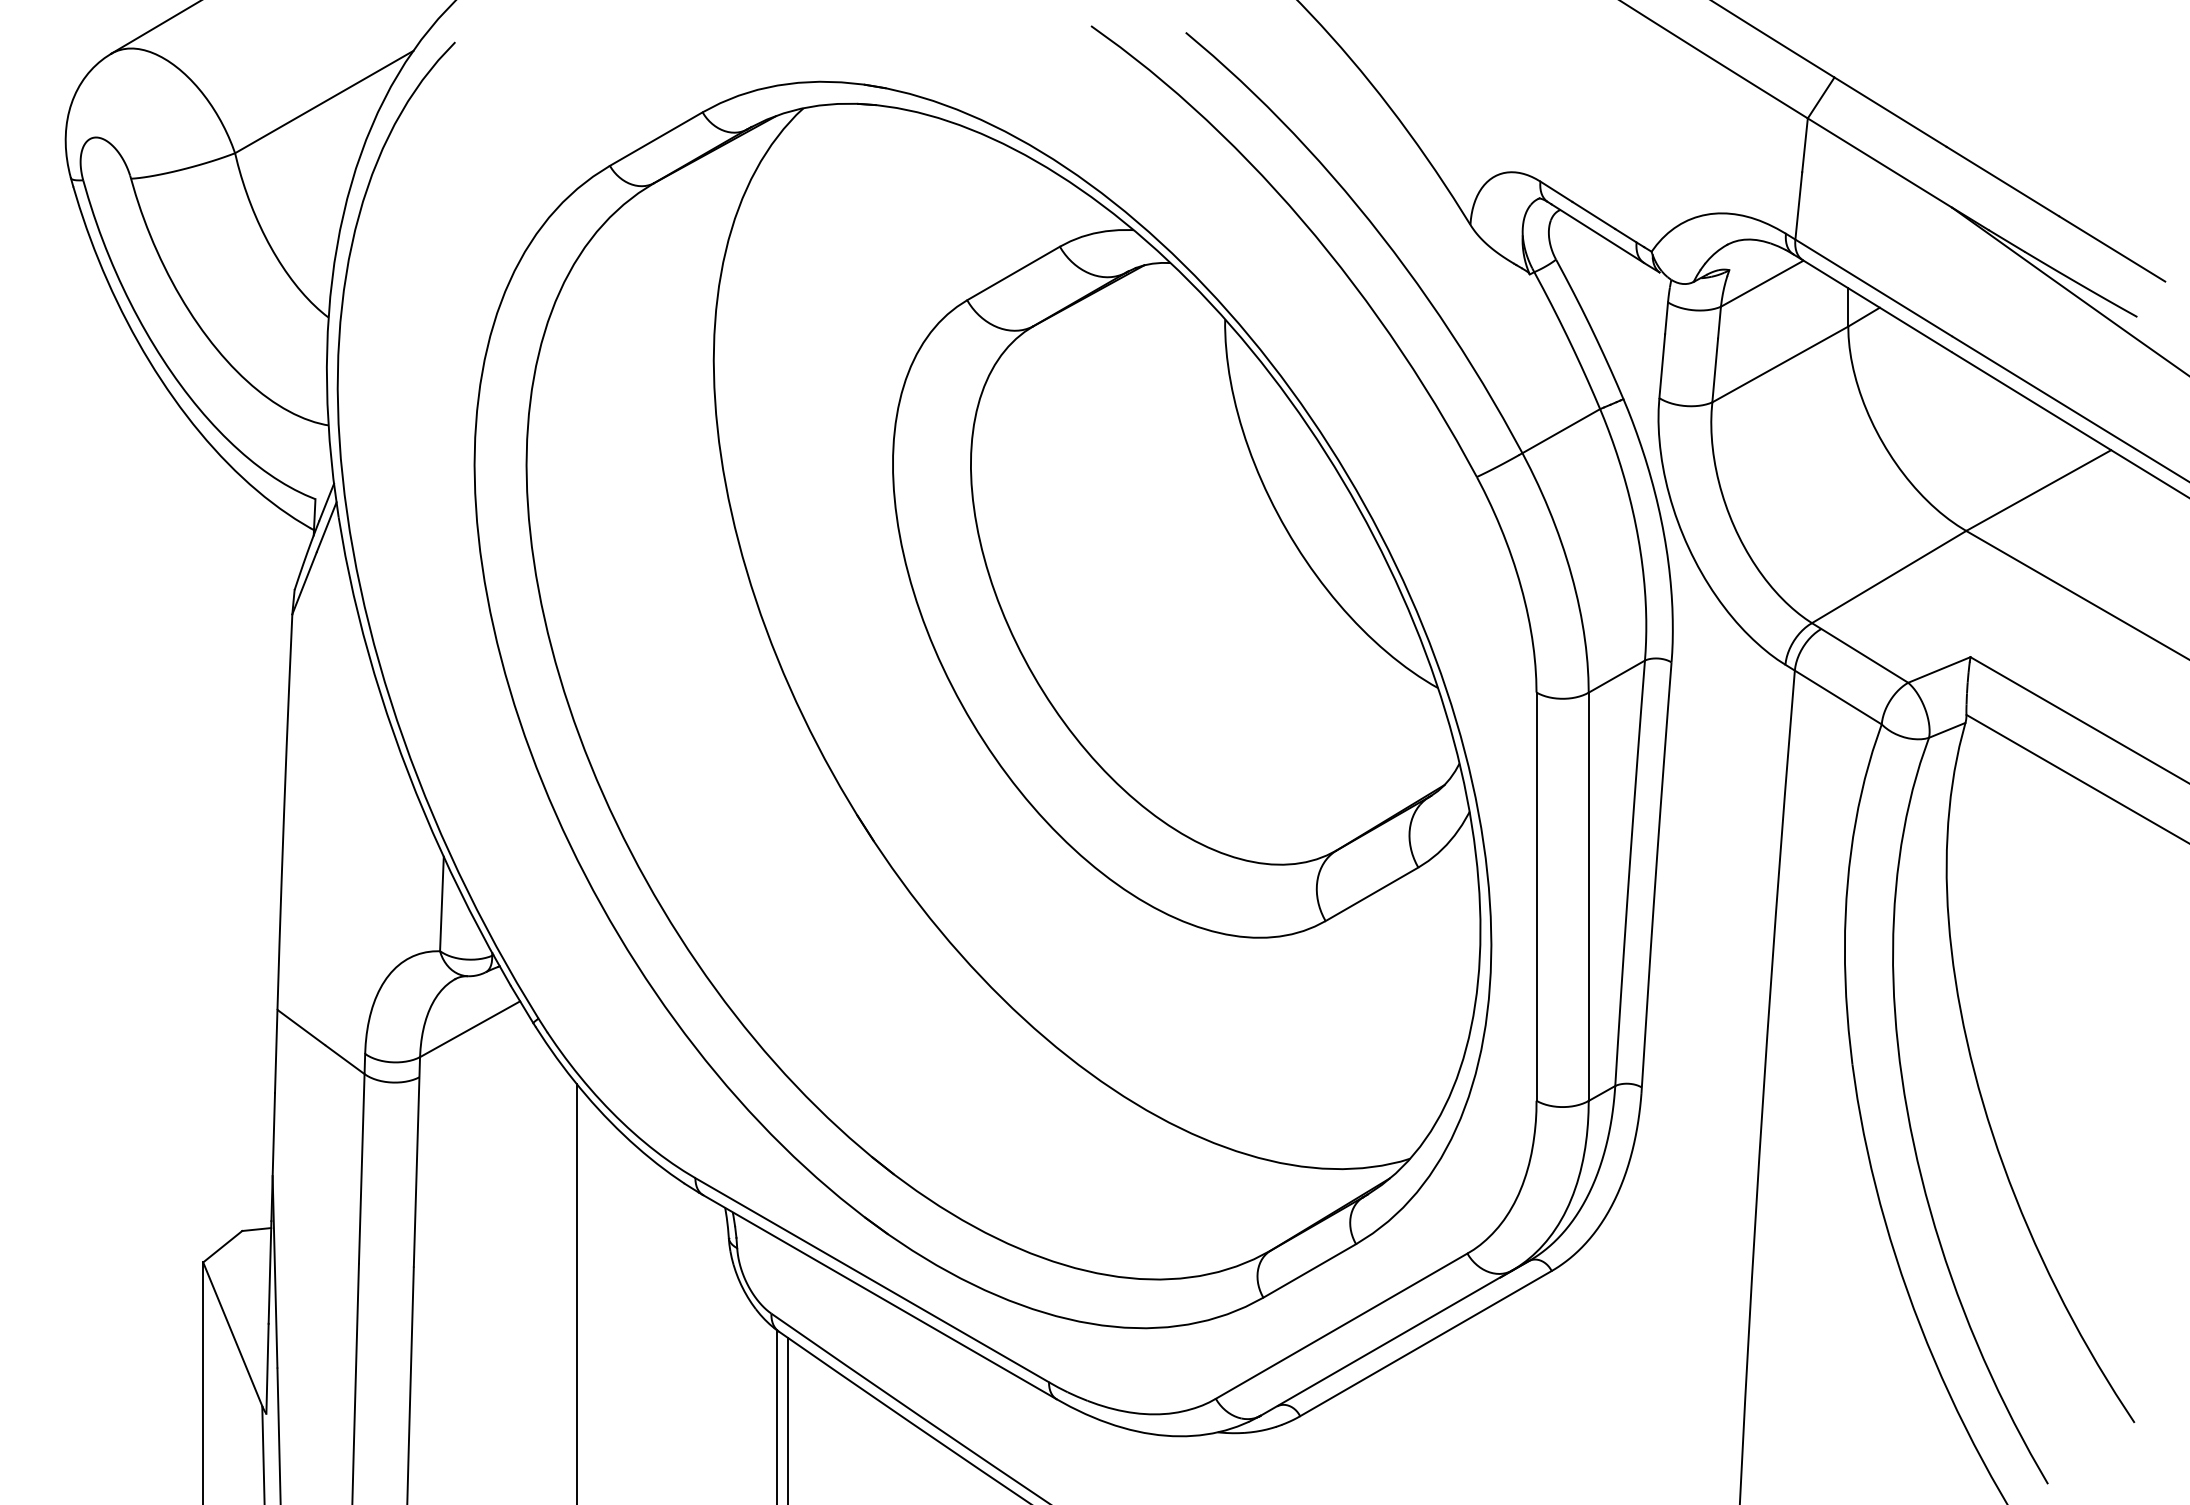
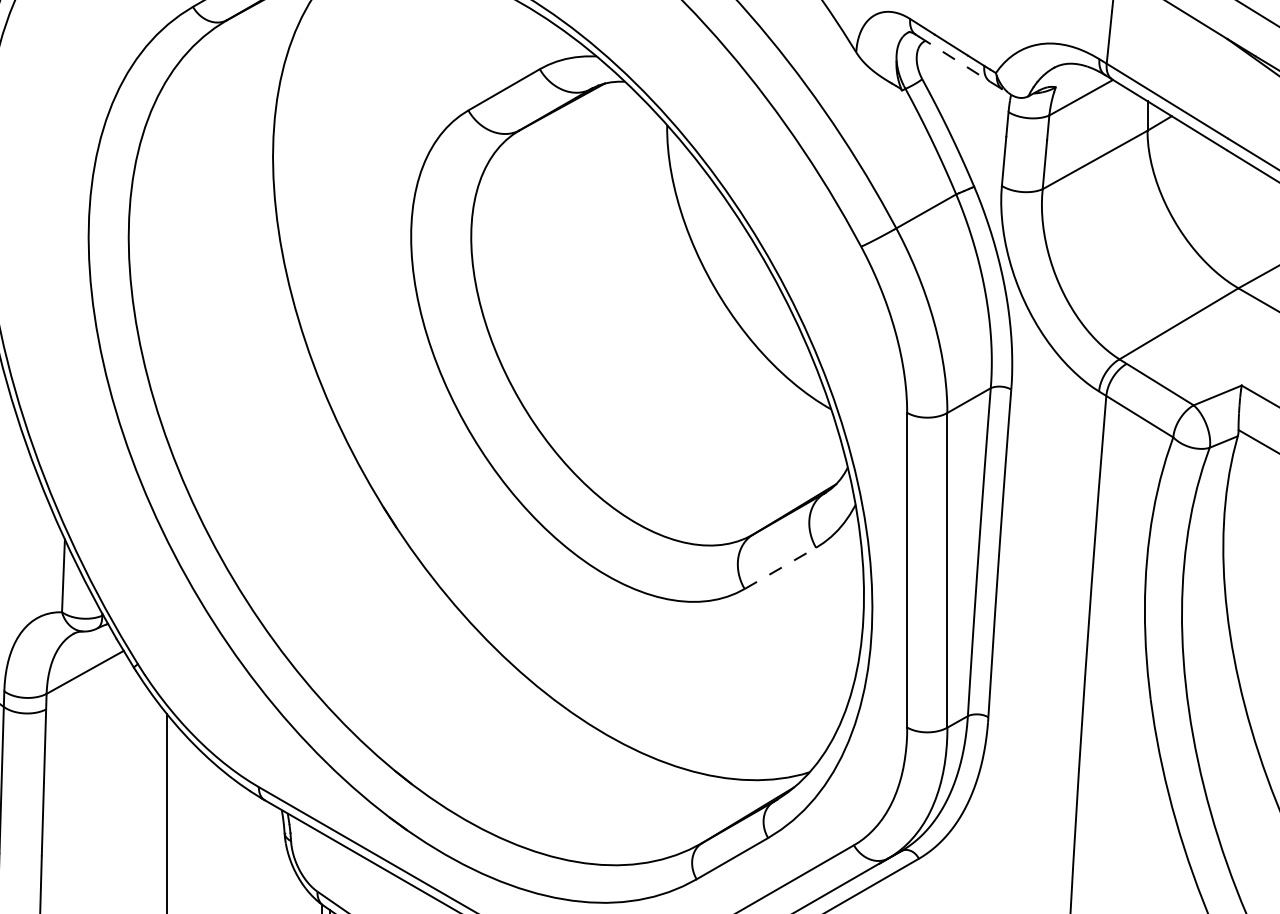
line: (1597, 233) -> (954, 59), solid -> dashed
line: (1371, 894) -> (779, 568), solid -> dashed

